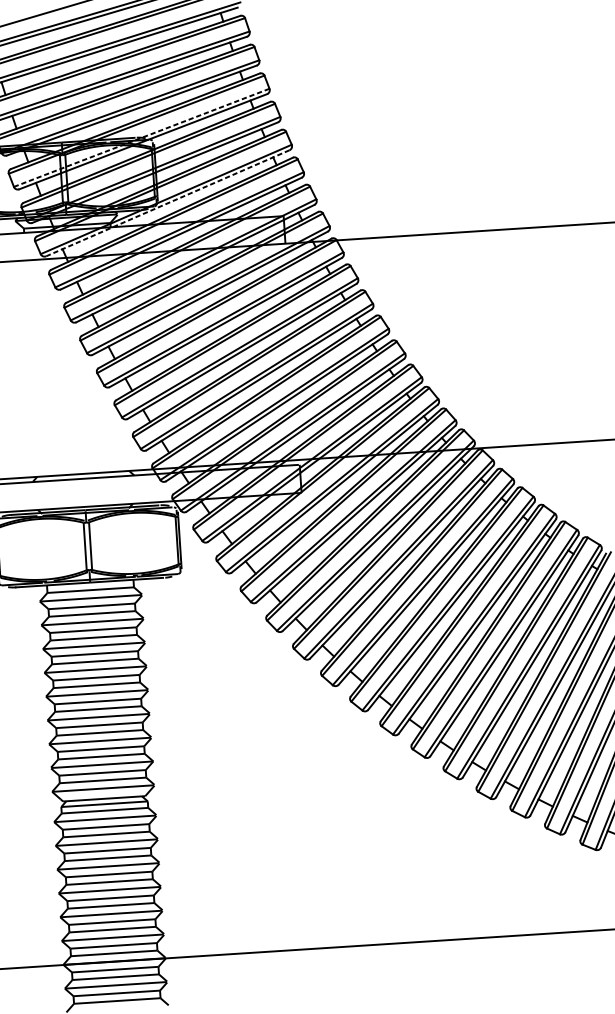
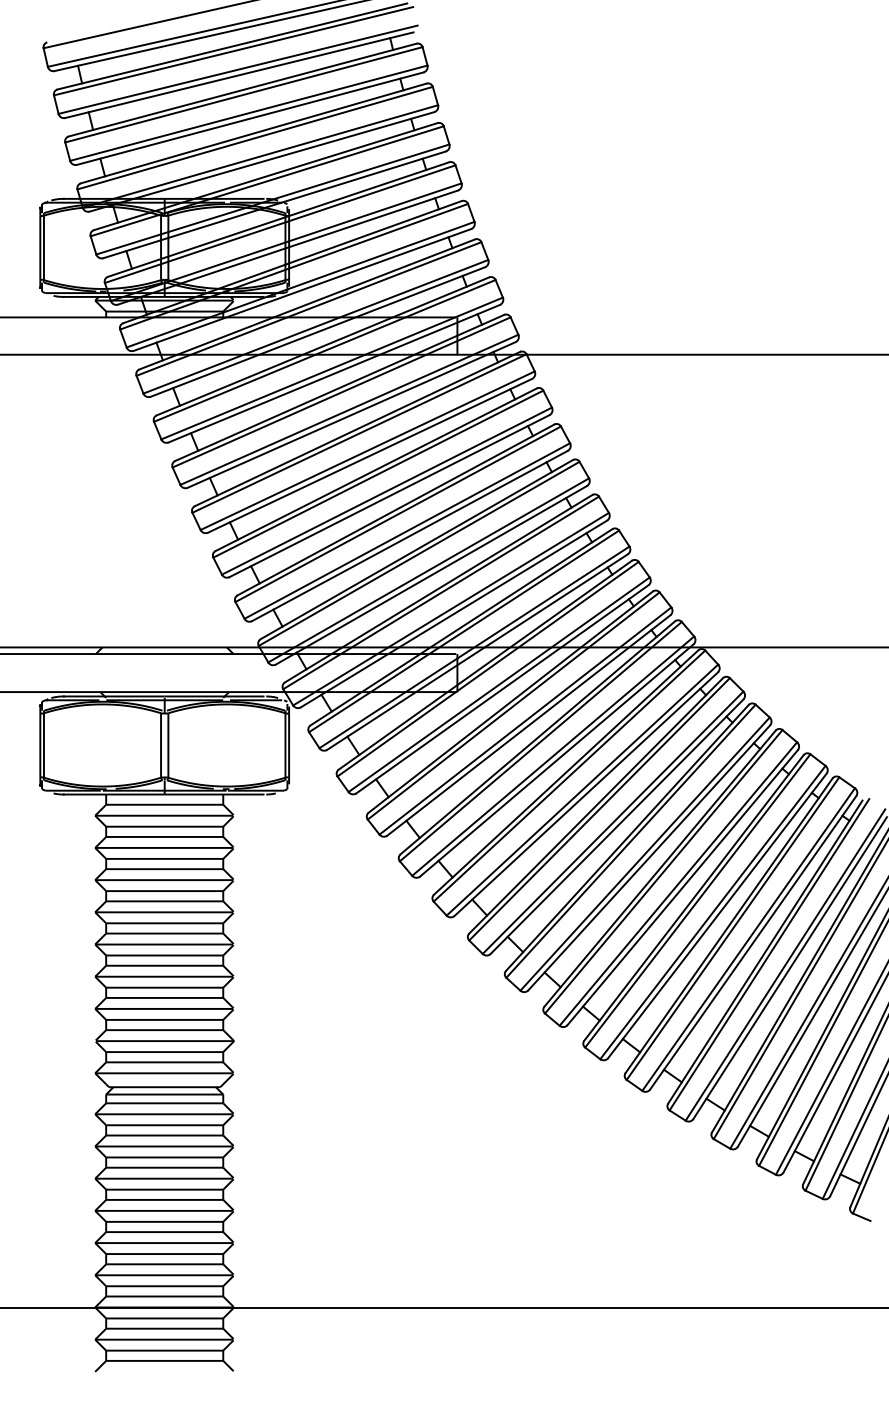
line: (141, 137) -> (272, 199), dashed -> solid
line: (167, 203) -> (302, 290), dashed -> solid

